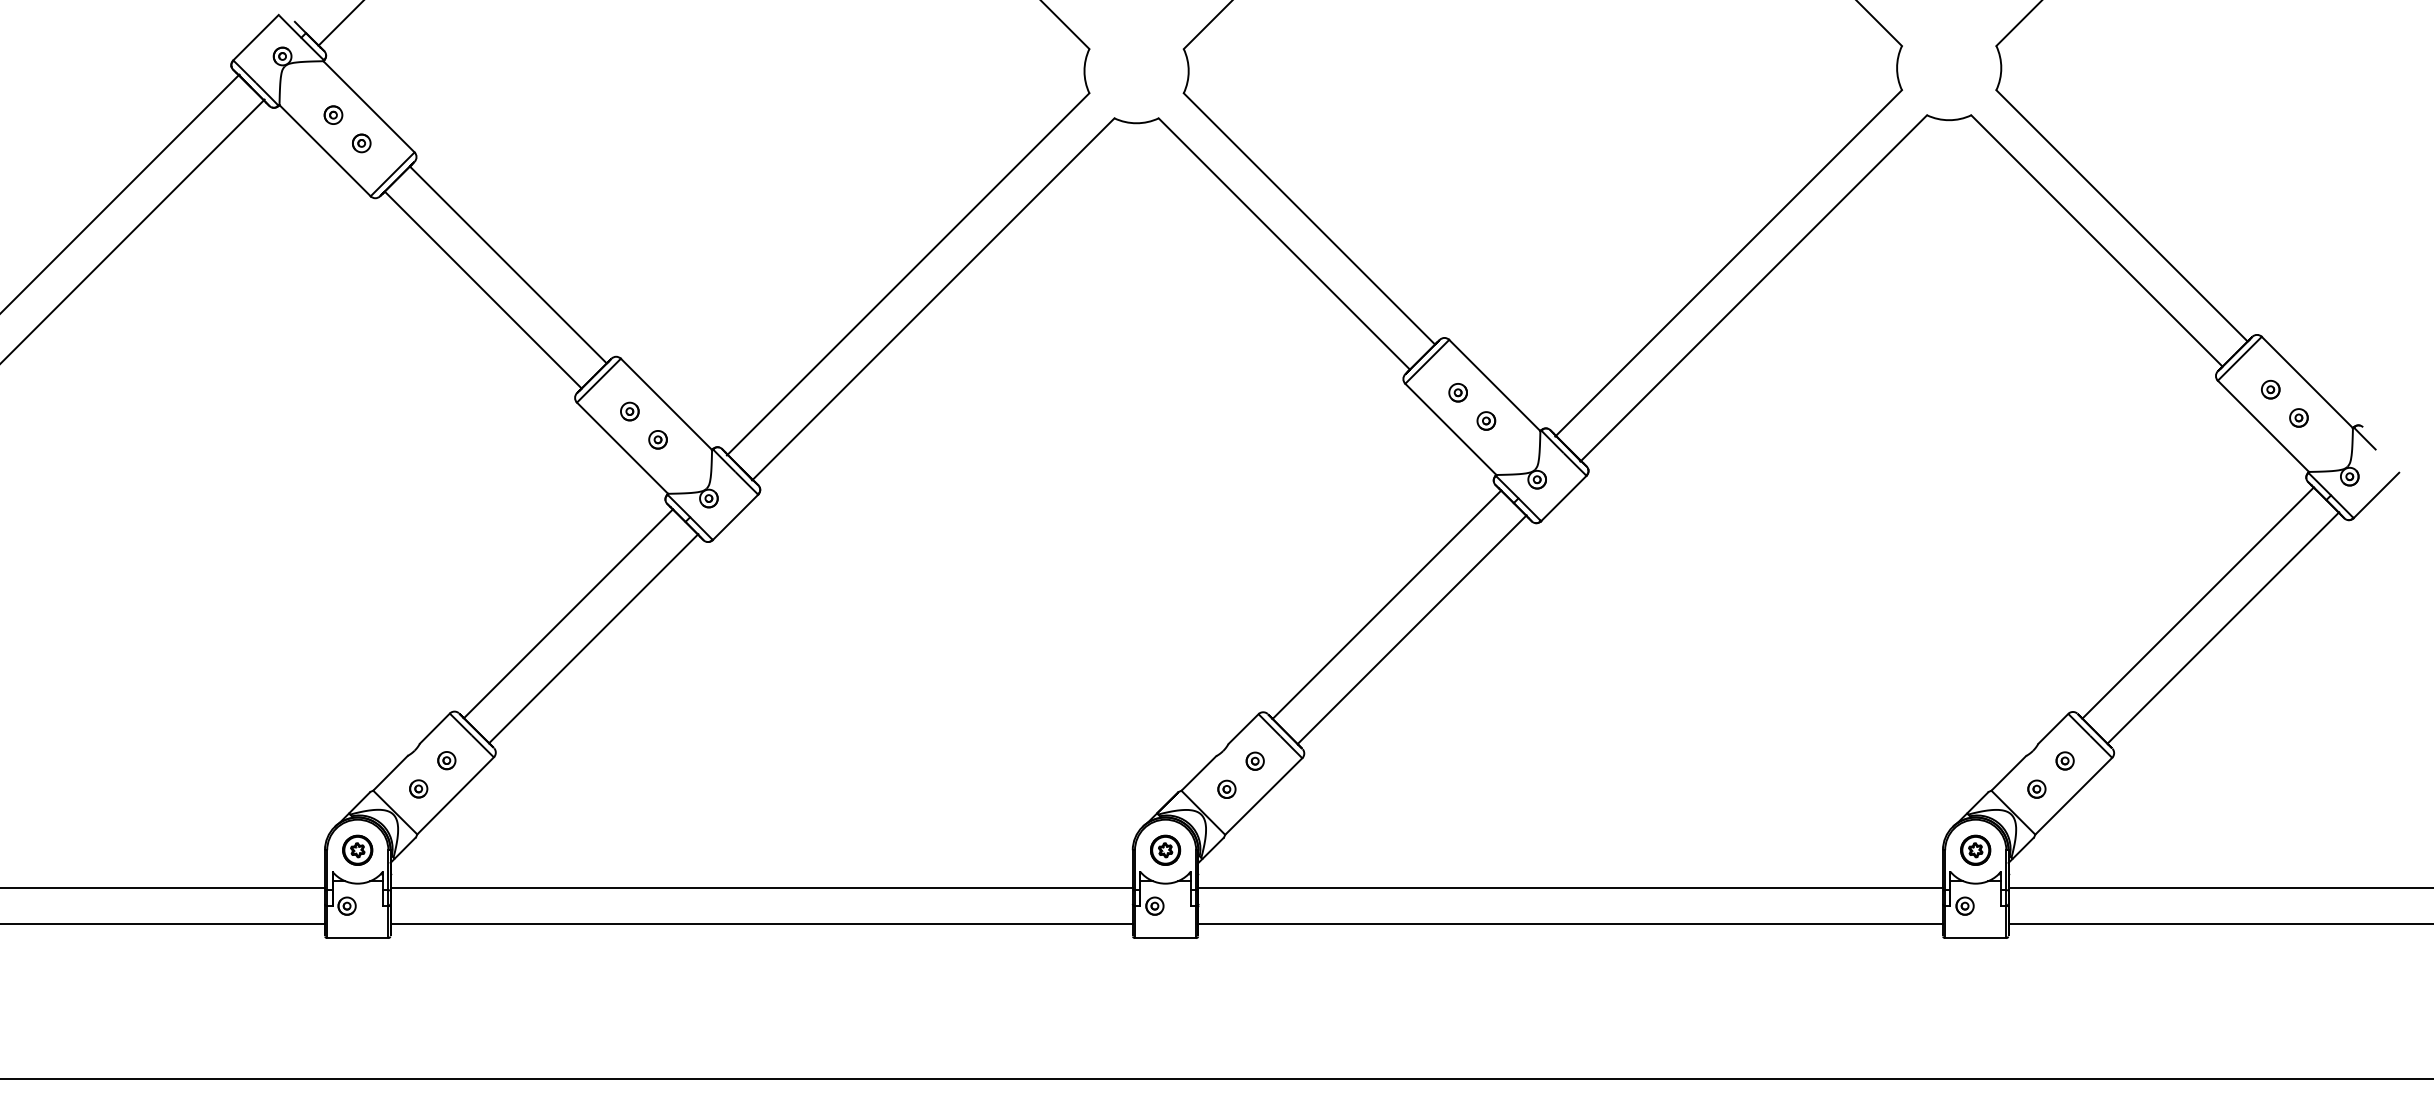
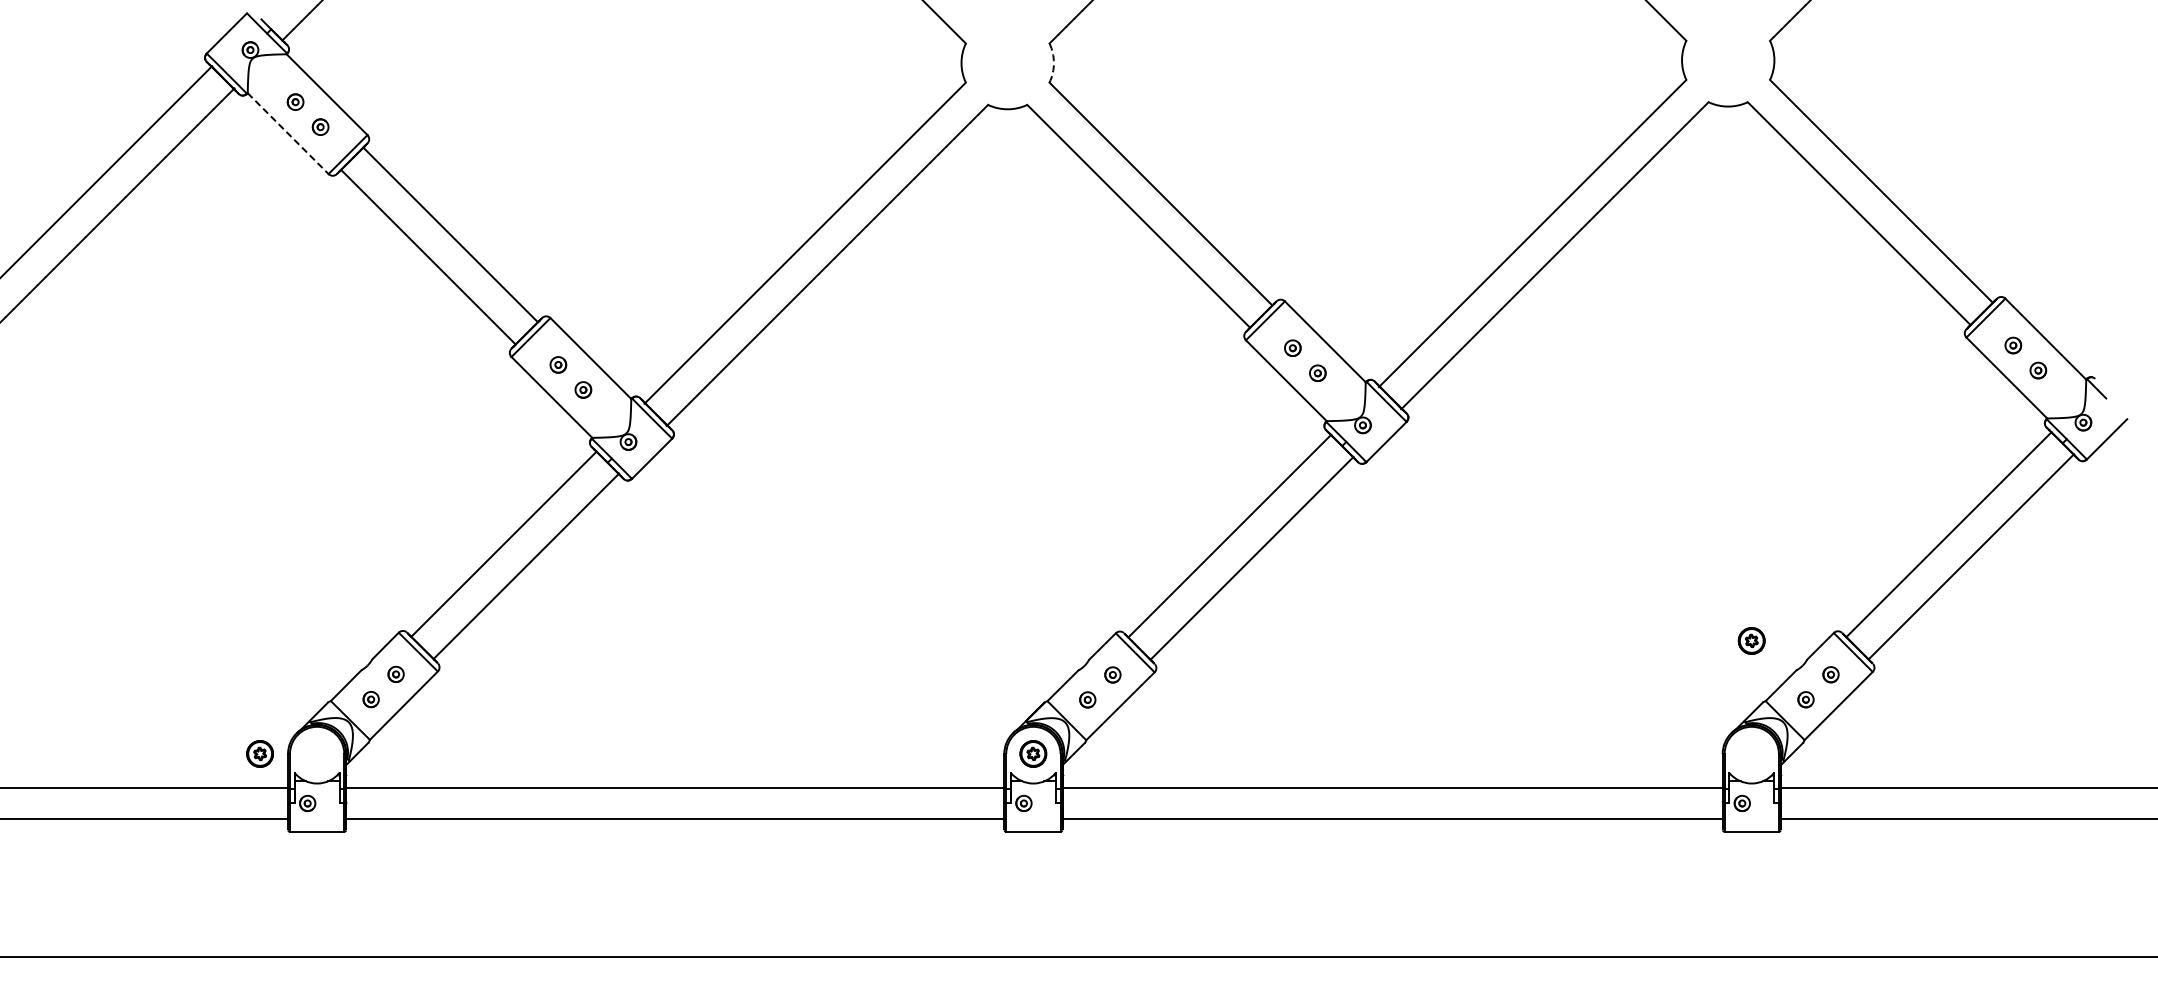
arc: (1188, 71) -> (1053, 63), solid -> dashed
line: (325, 150) -> (288, 133), solid -> dashed
part: (357, 849) -> (259, 753), moved
part: (1975, 849) -> (1751, 640), moved

